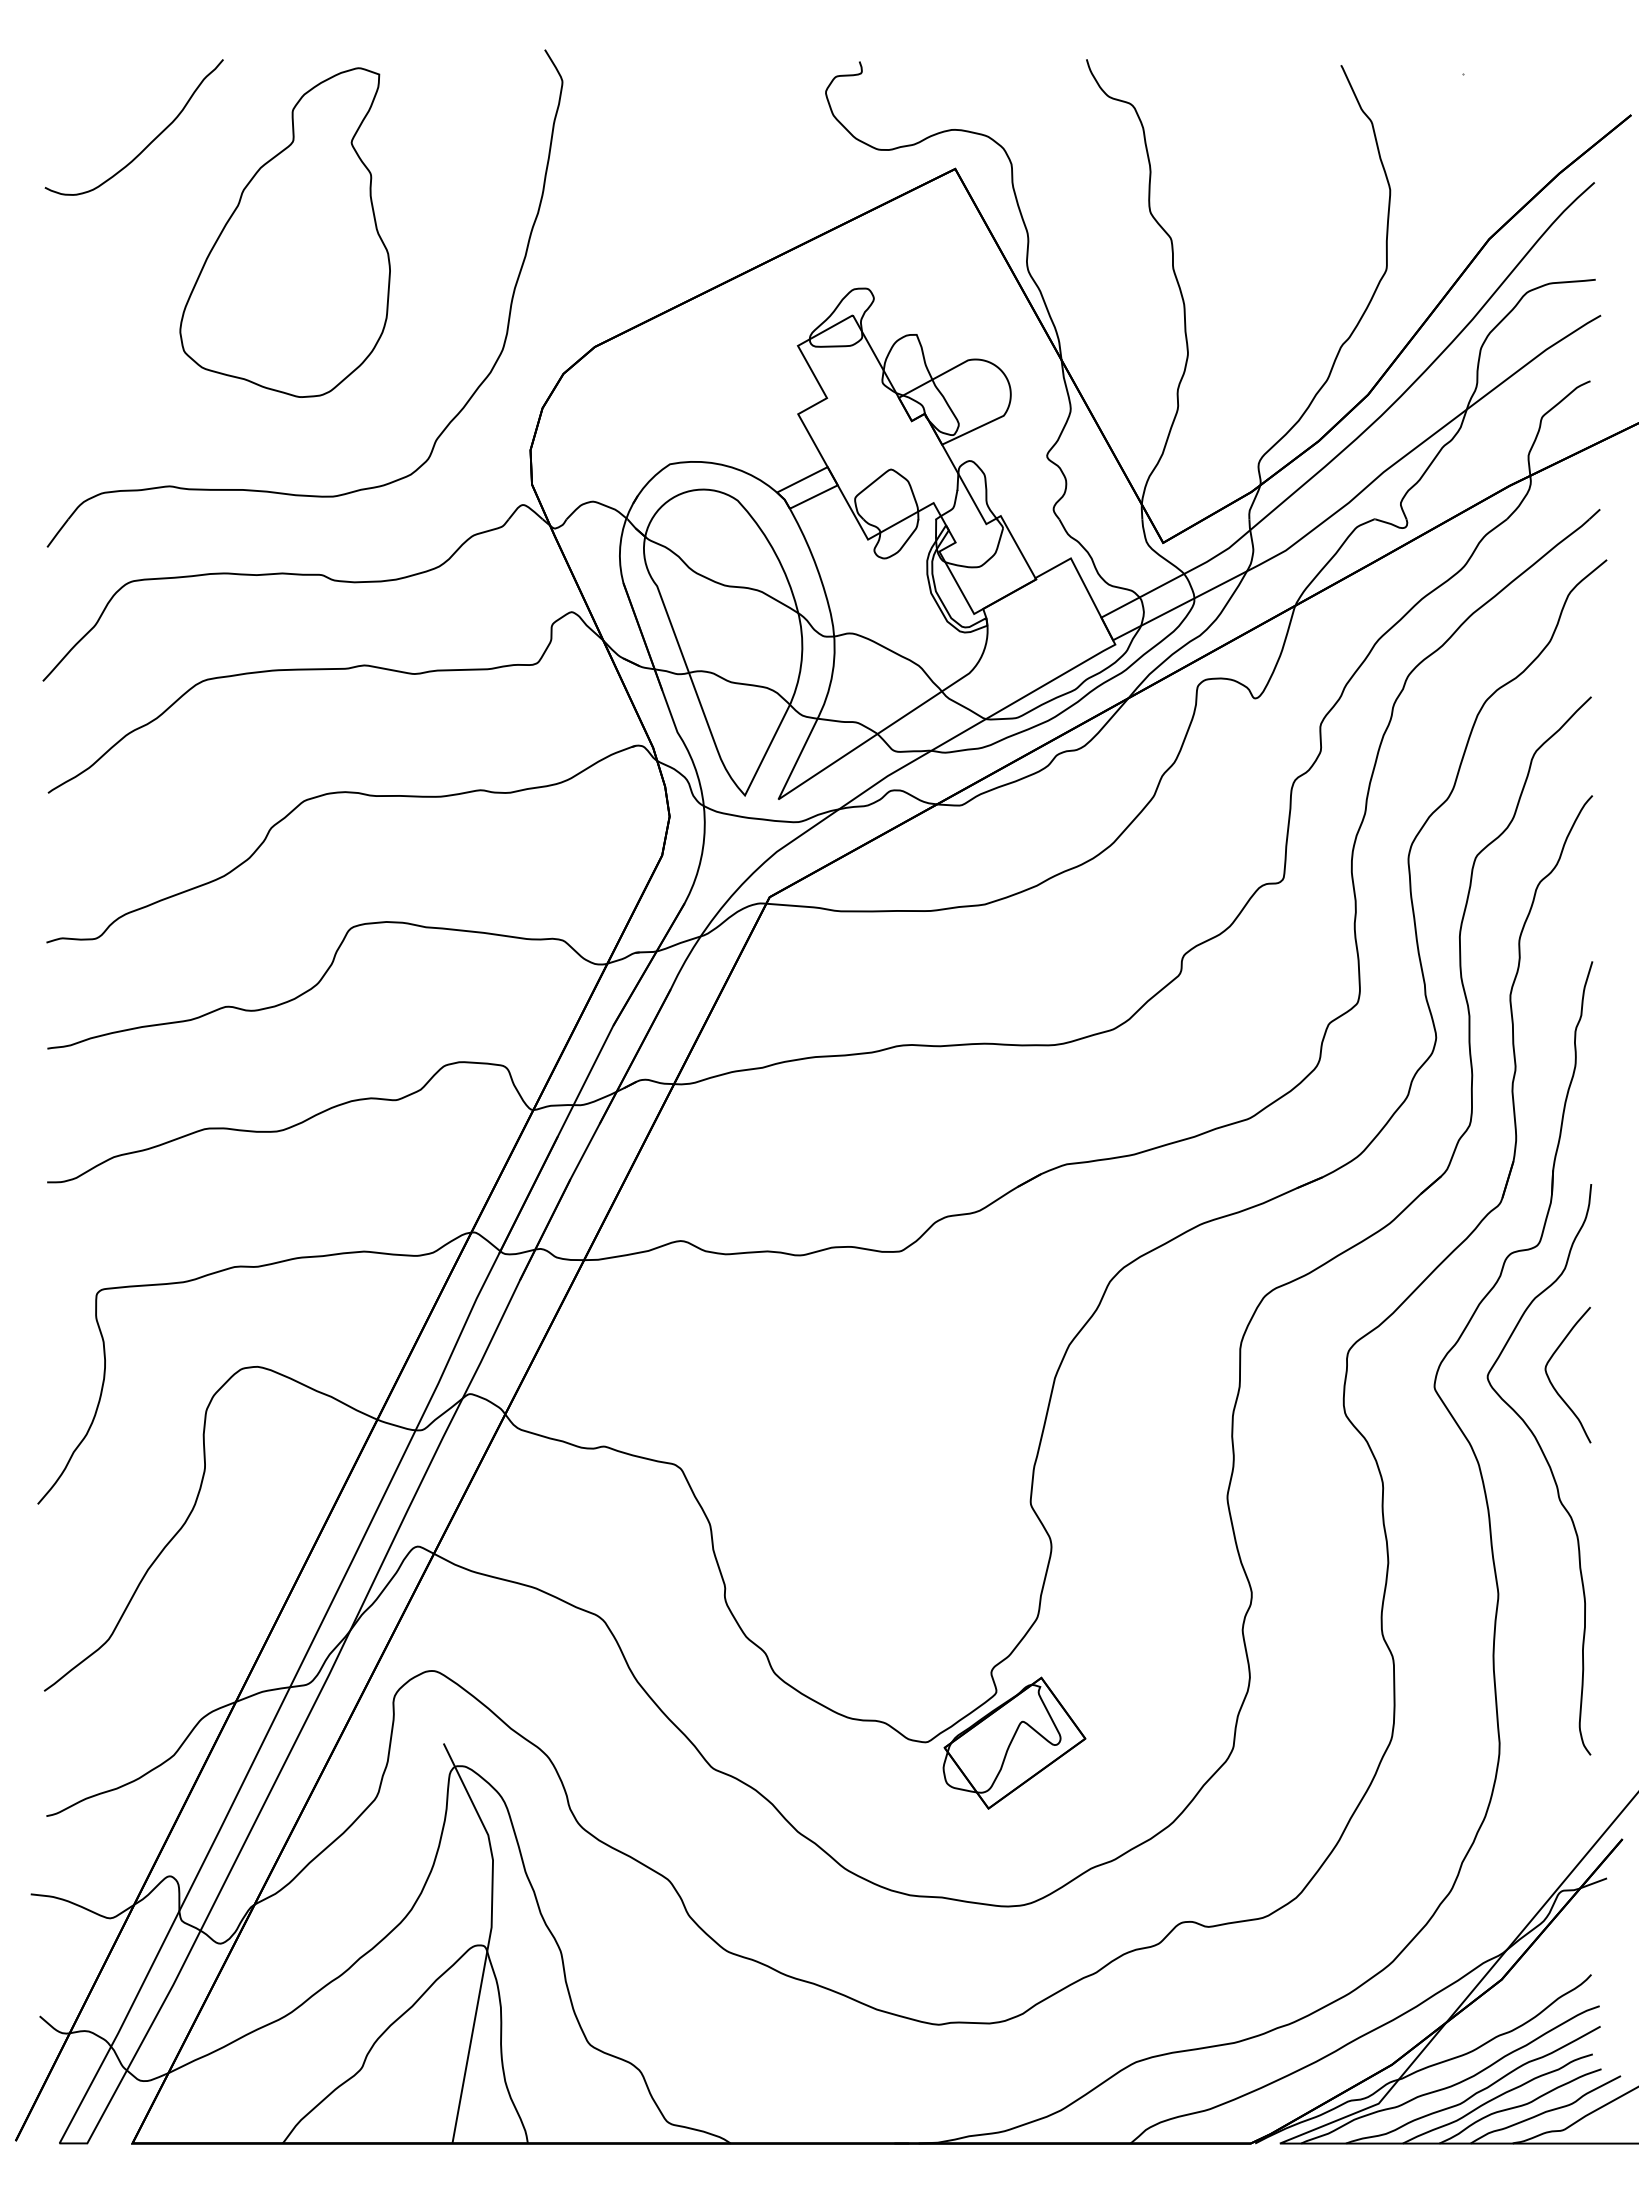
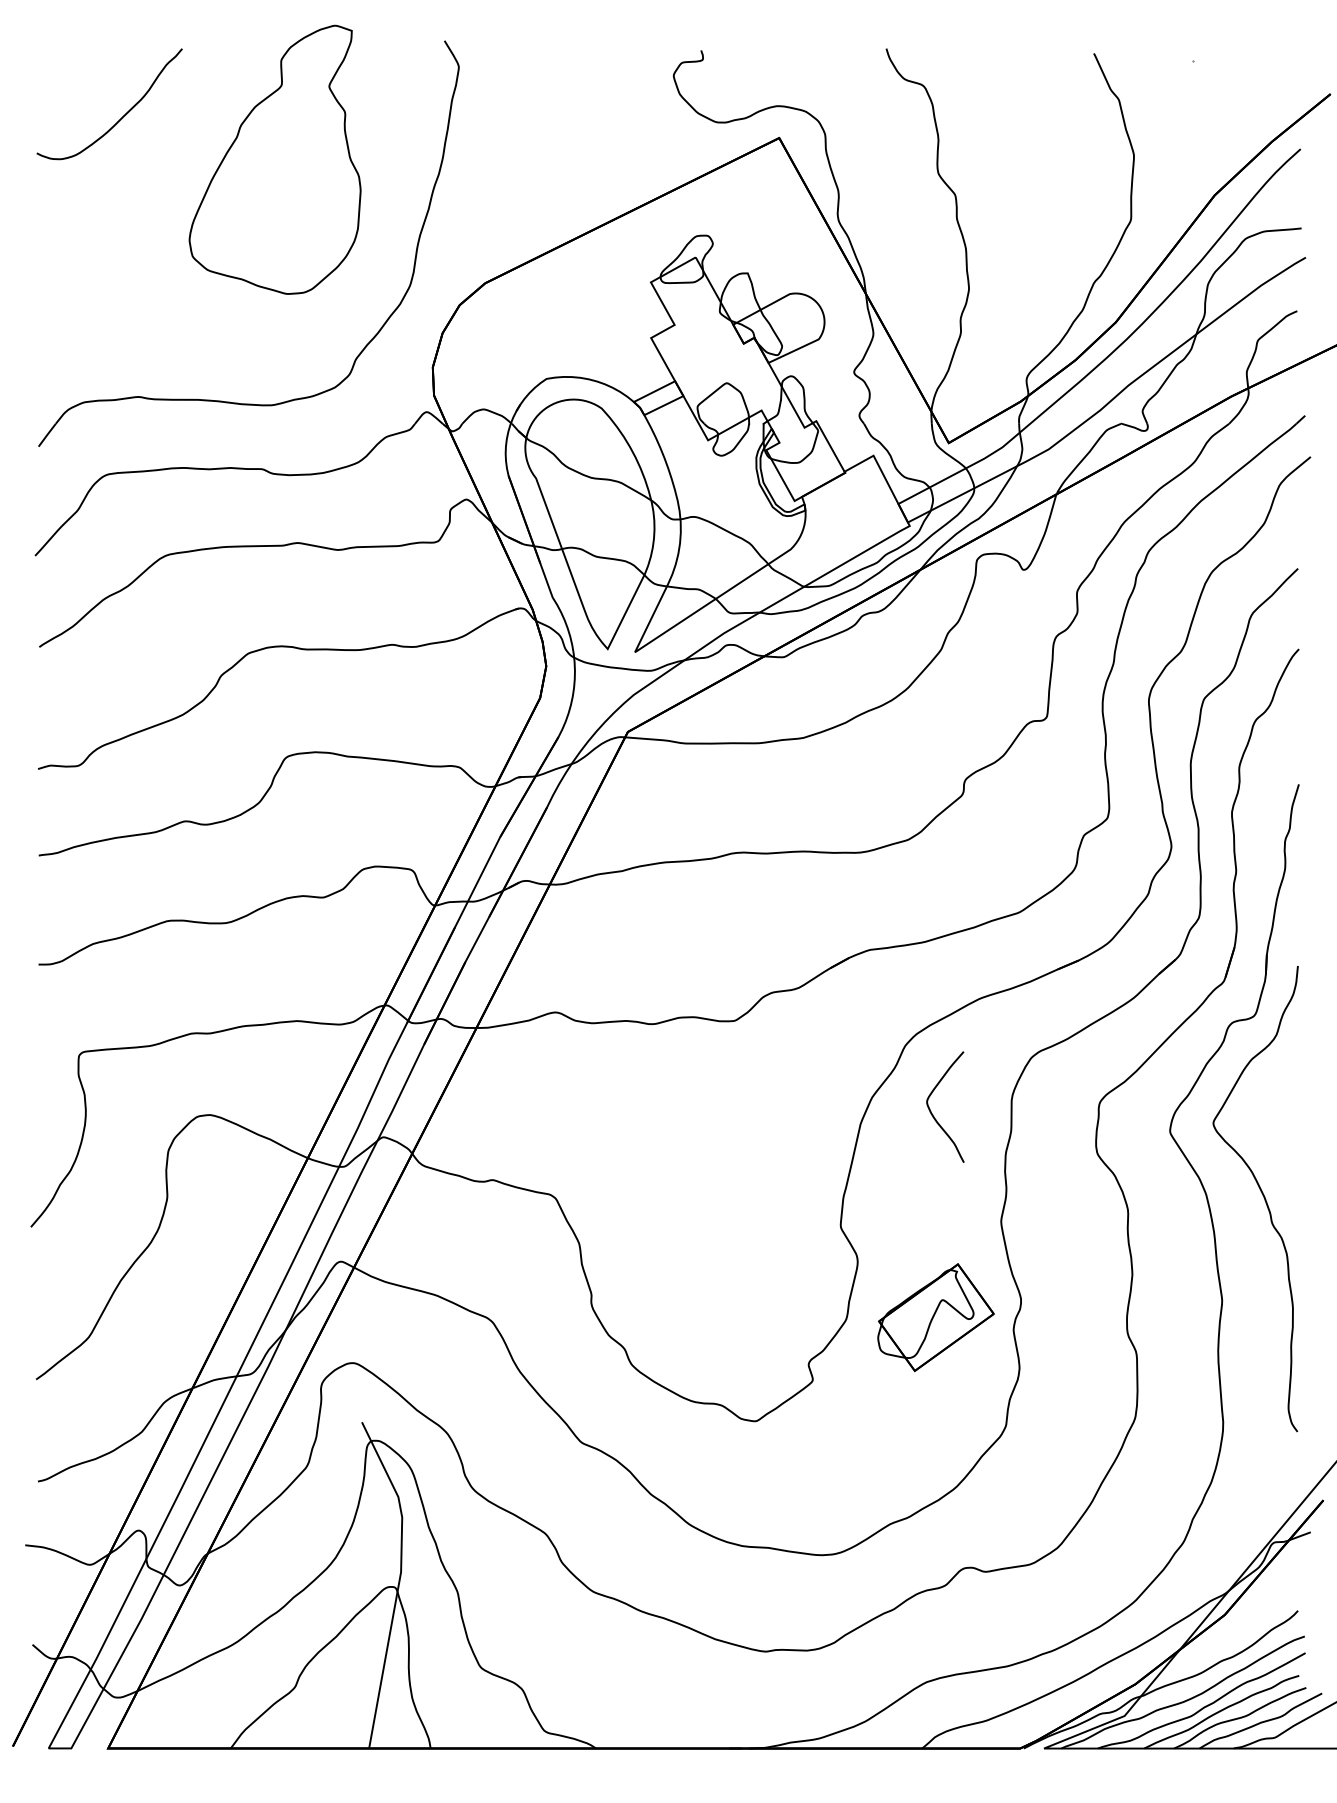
part: (284, 232) -> (274, 159), moved
curve: (1551, 1381) -> (931, 1112), moved
part: (1014, 1742) -> (936, 1317), moved

